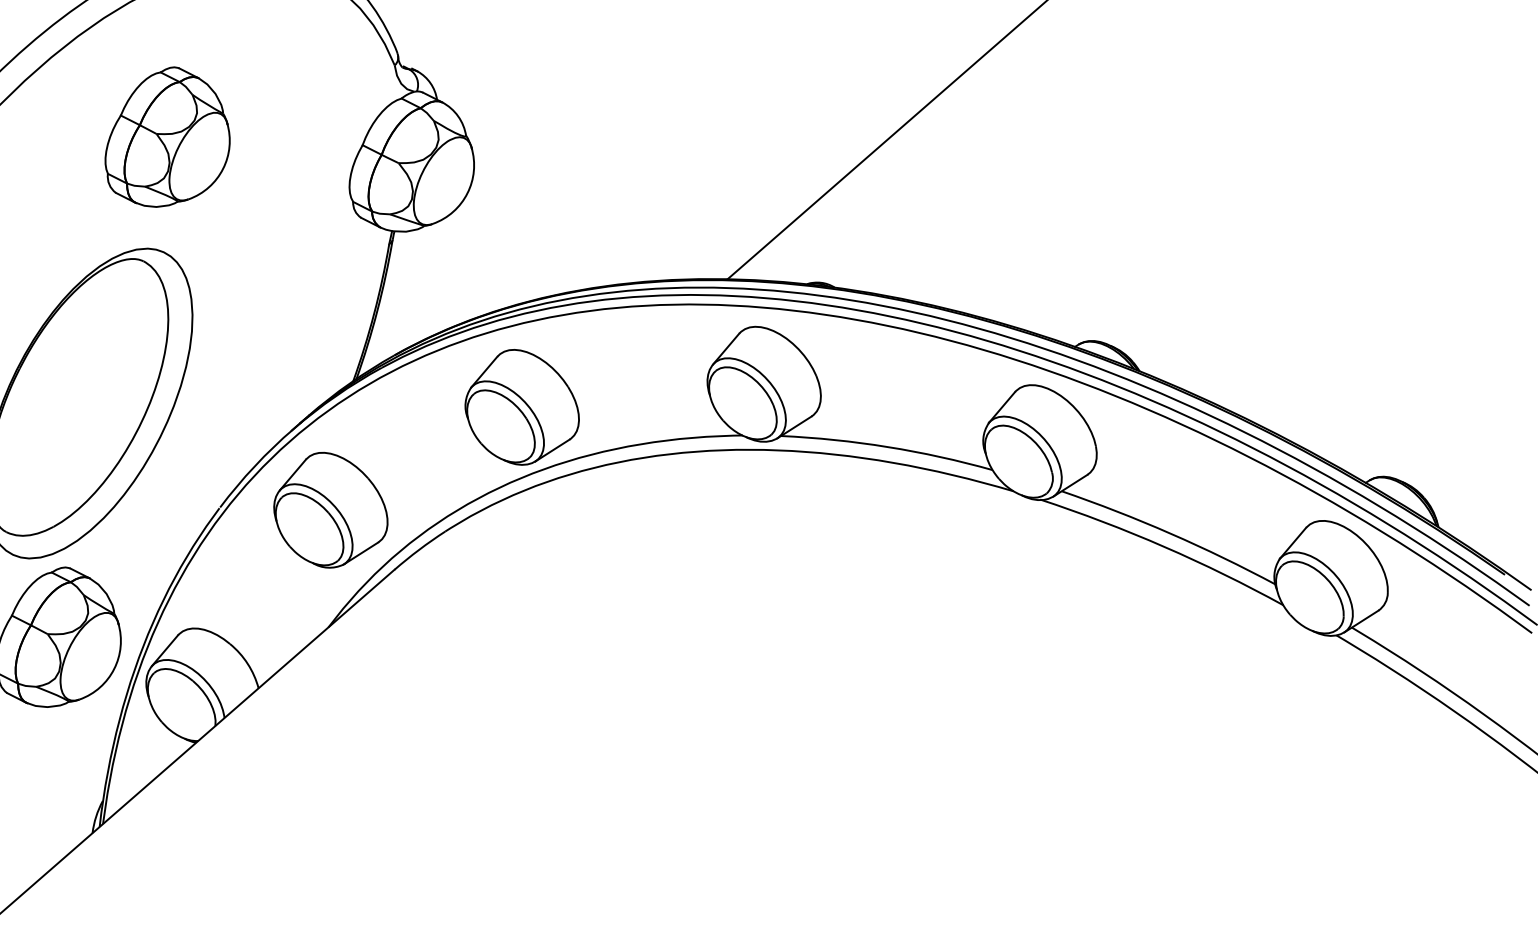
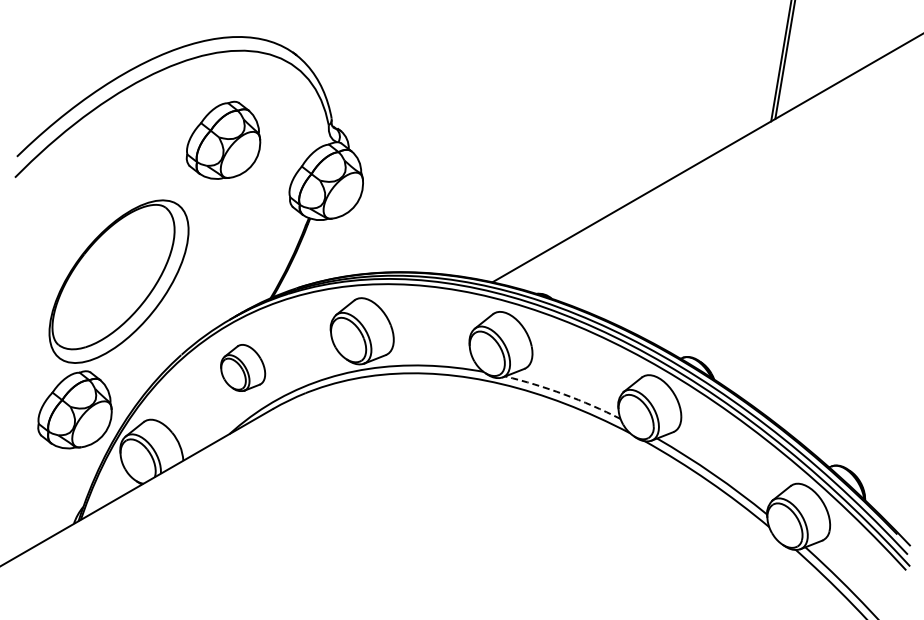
part: (164, 135) -> (223, 139), moved
arc: (888, 447) -> (564, 394), solid -> dashed
part: (328, 508) -> (242, 367), size x0.7

